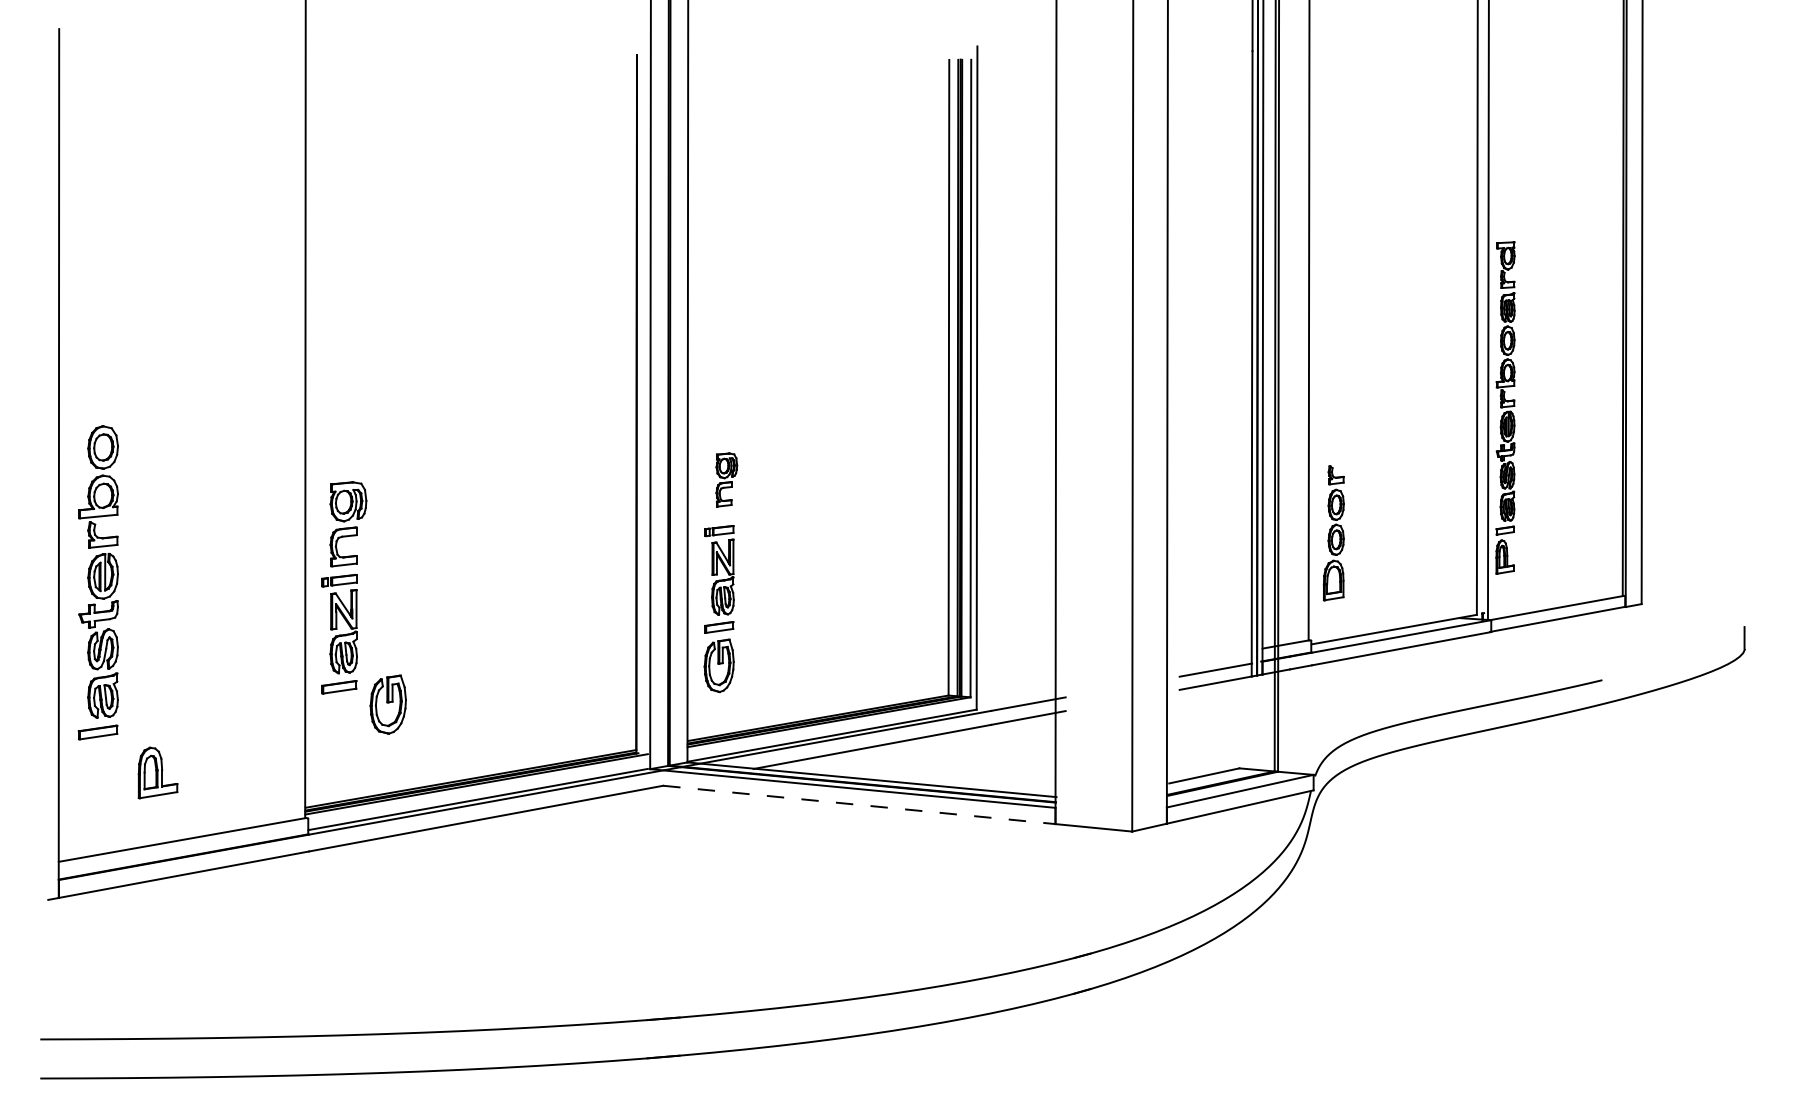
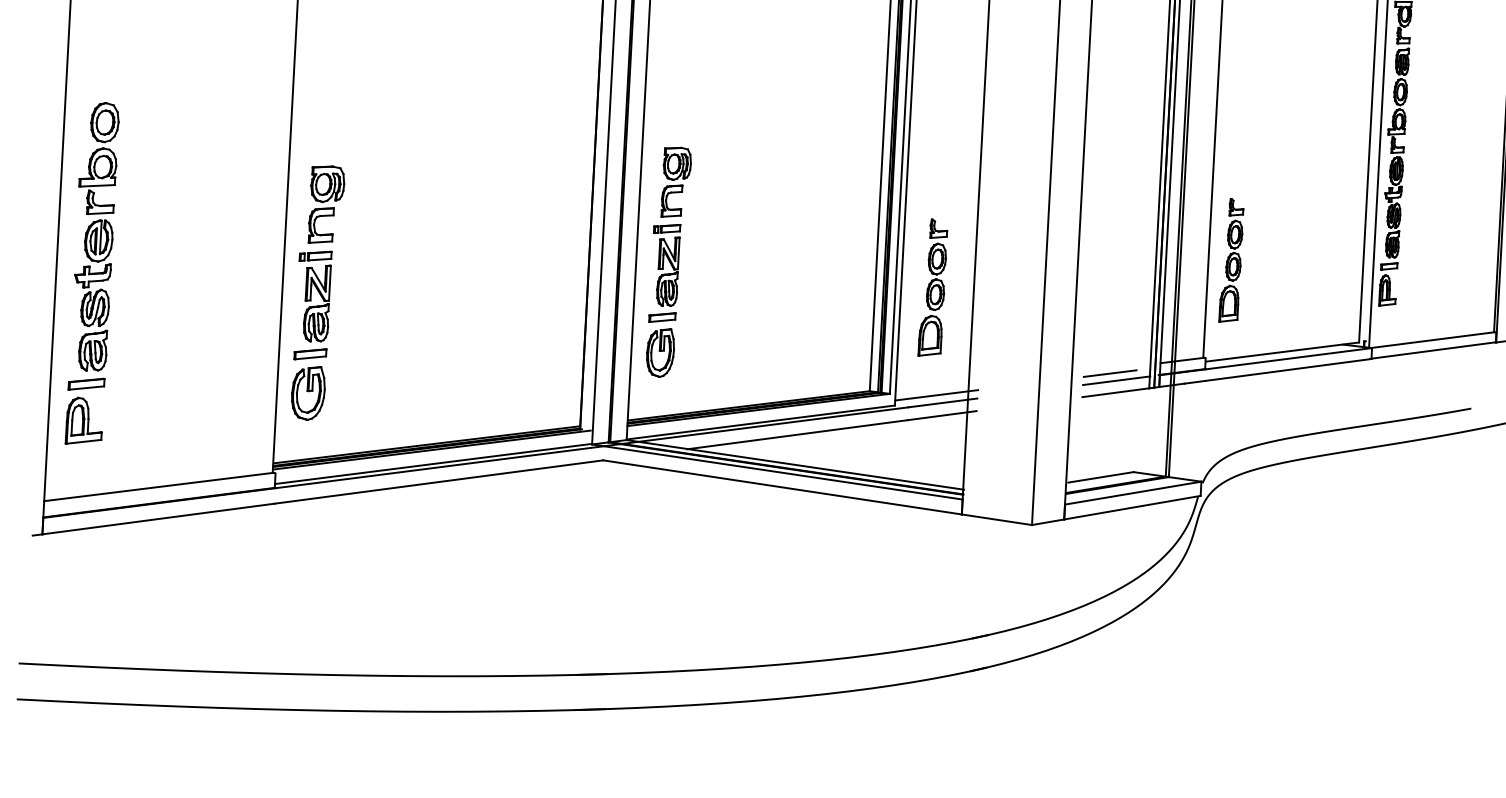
part: (726, 479) -> (676, 181), size x1.43
part: (1011, 579) -> (933, 287), added
line: (1208, 662) -> (1110, 373), added
line: (1021, 696) -> (936, 395), added
part: (387, 704) -> (307, 393), moved
part: (157, 772) -> (84, 420), moved
line: (859, 804) -> (782, 487), dashed -> solid

